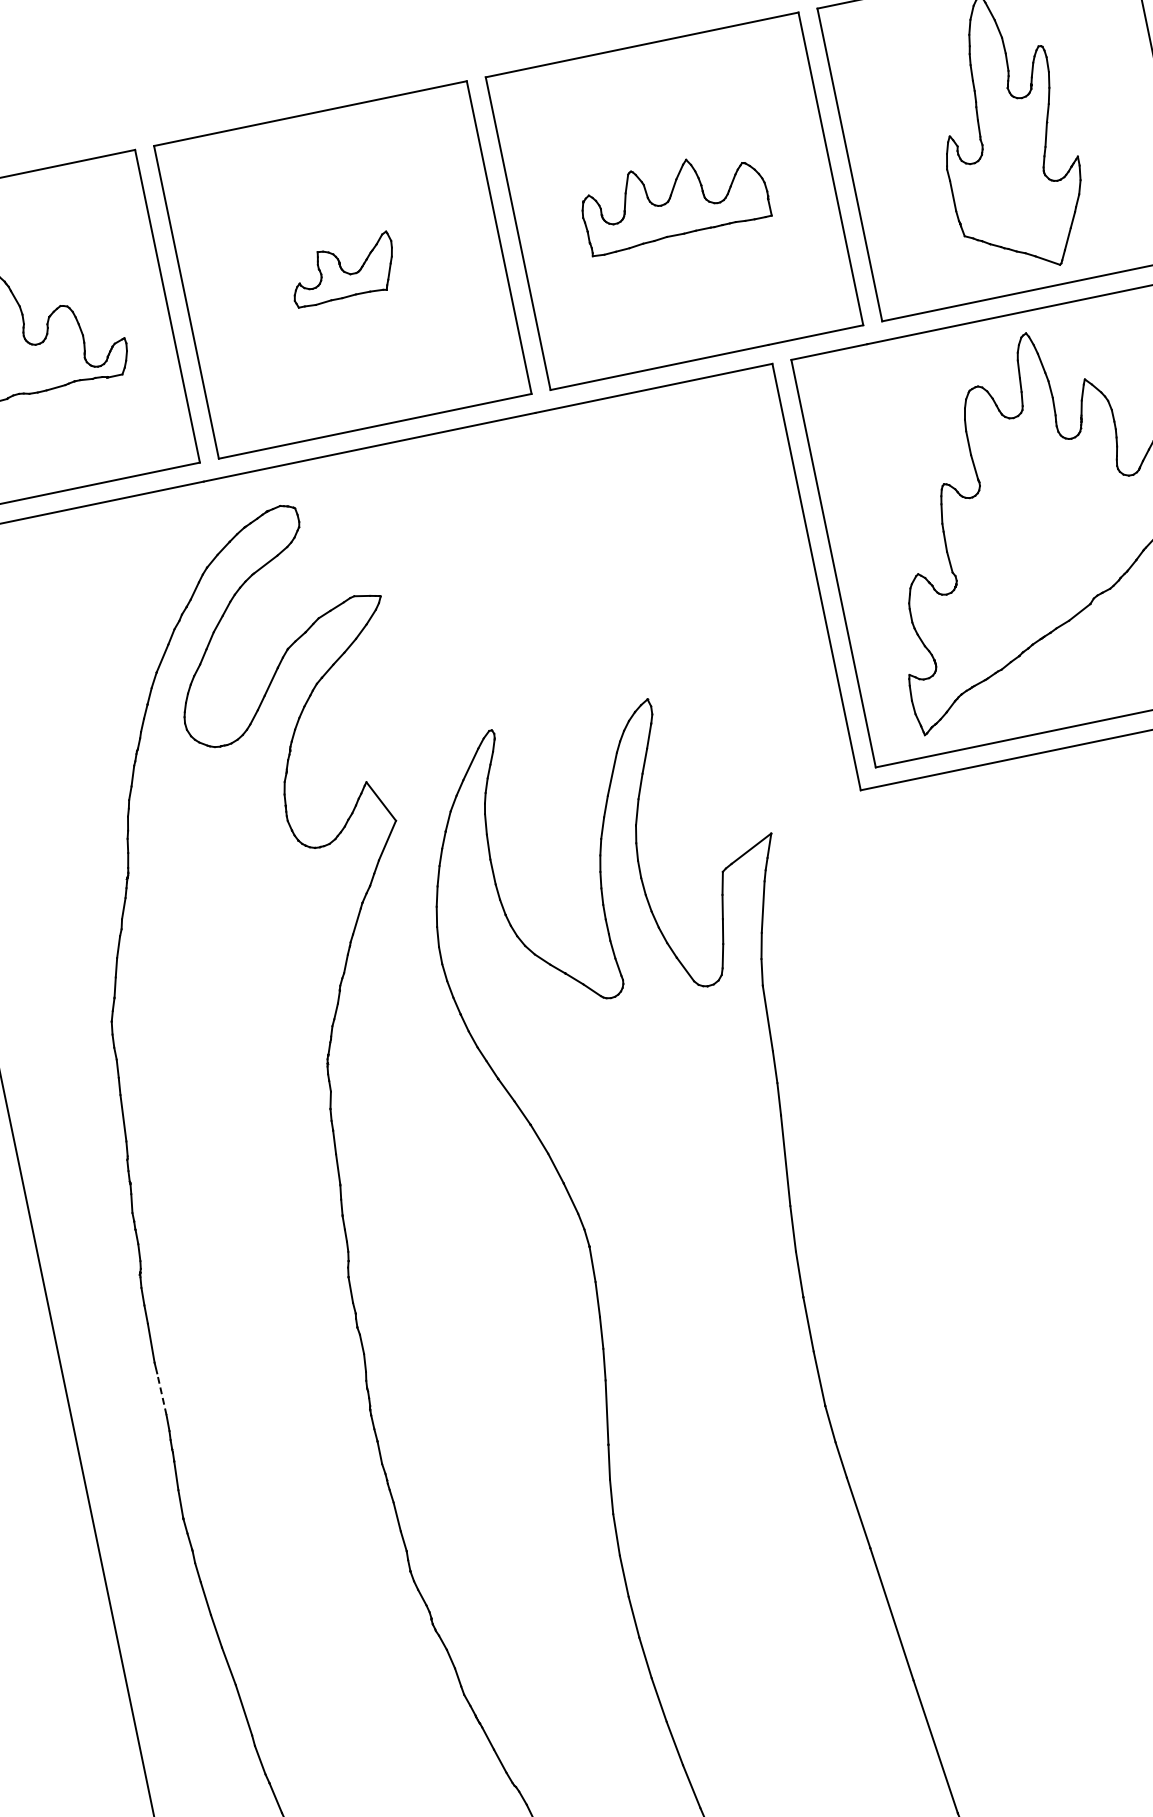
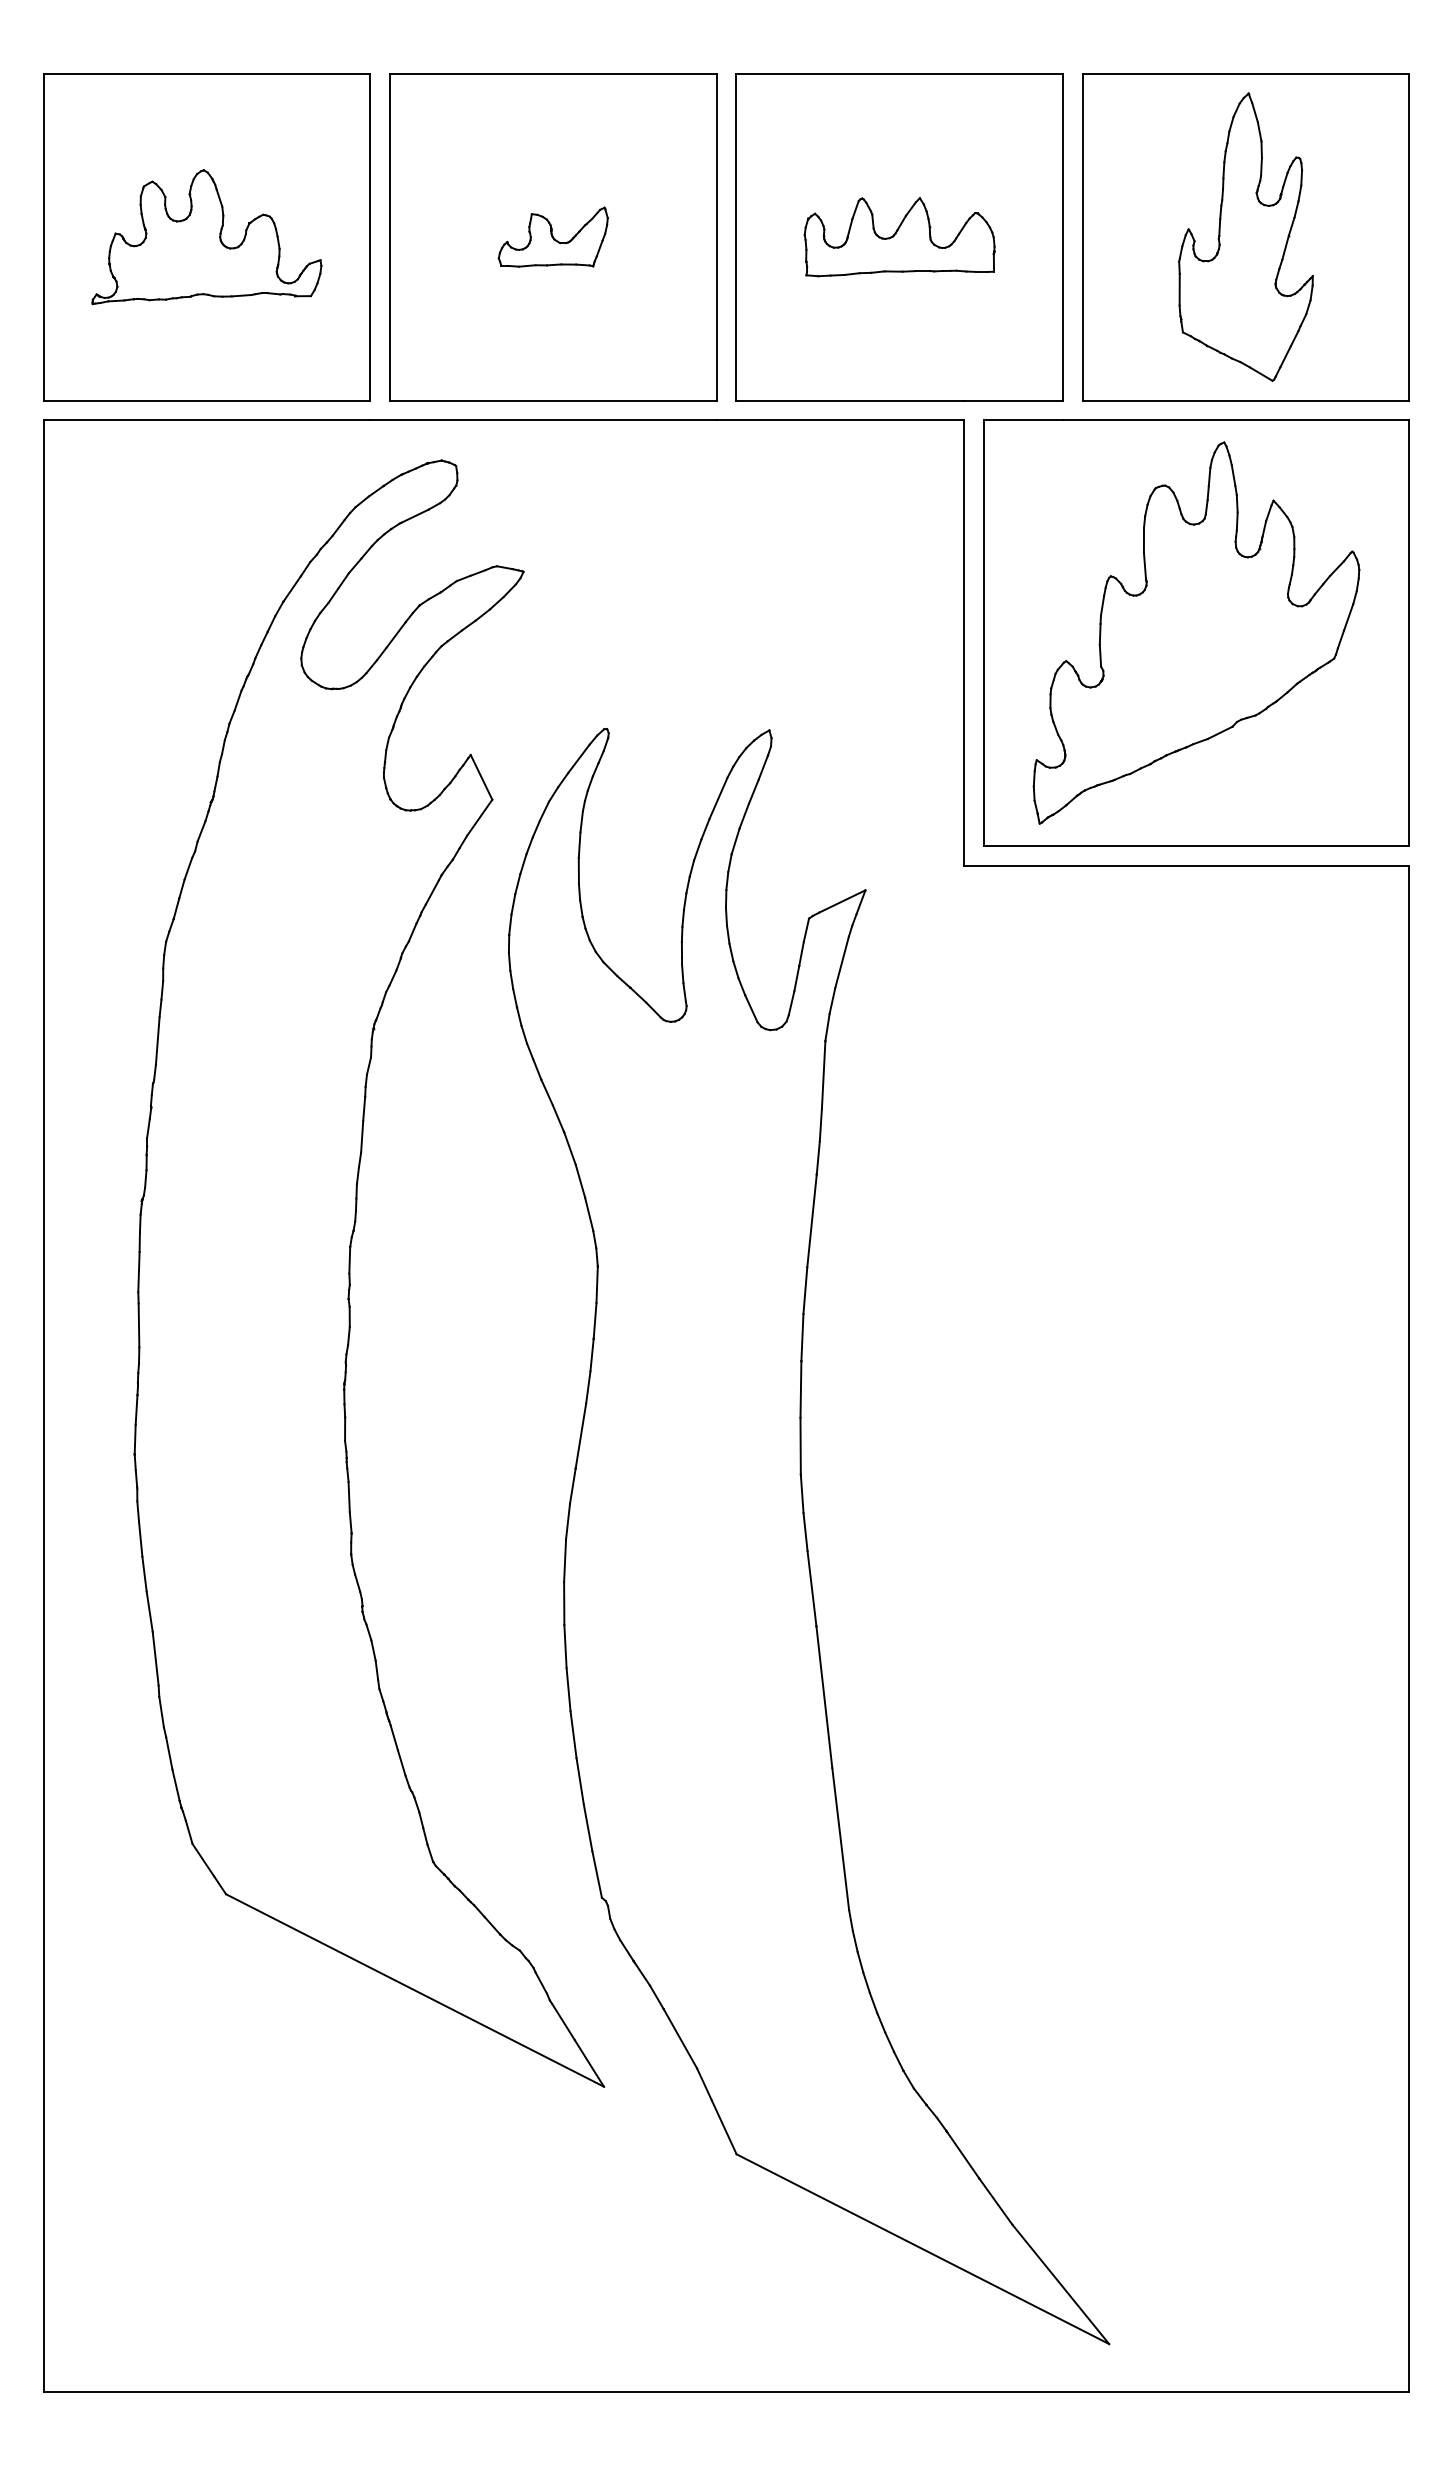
line: (162, 1394) -> (139, 1325), dashed -> solid

